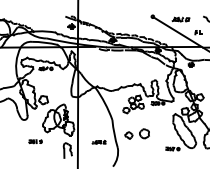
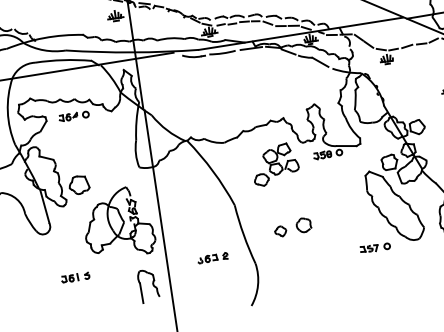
part: (136, 133) -> (291, 226), size x0.7

